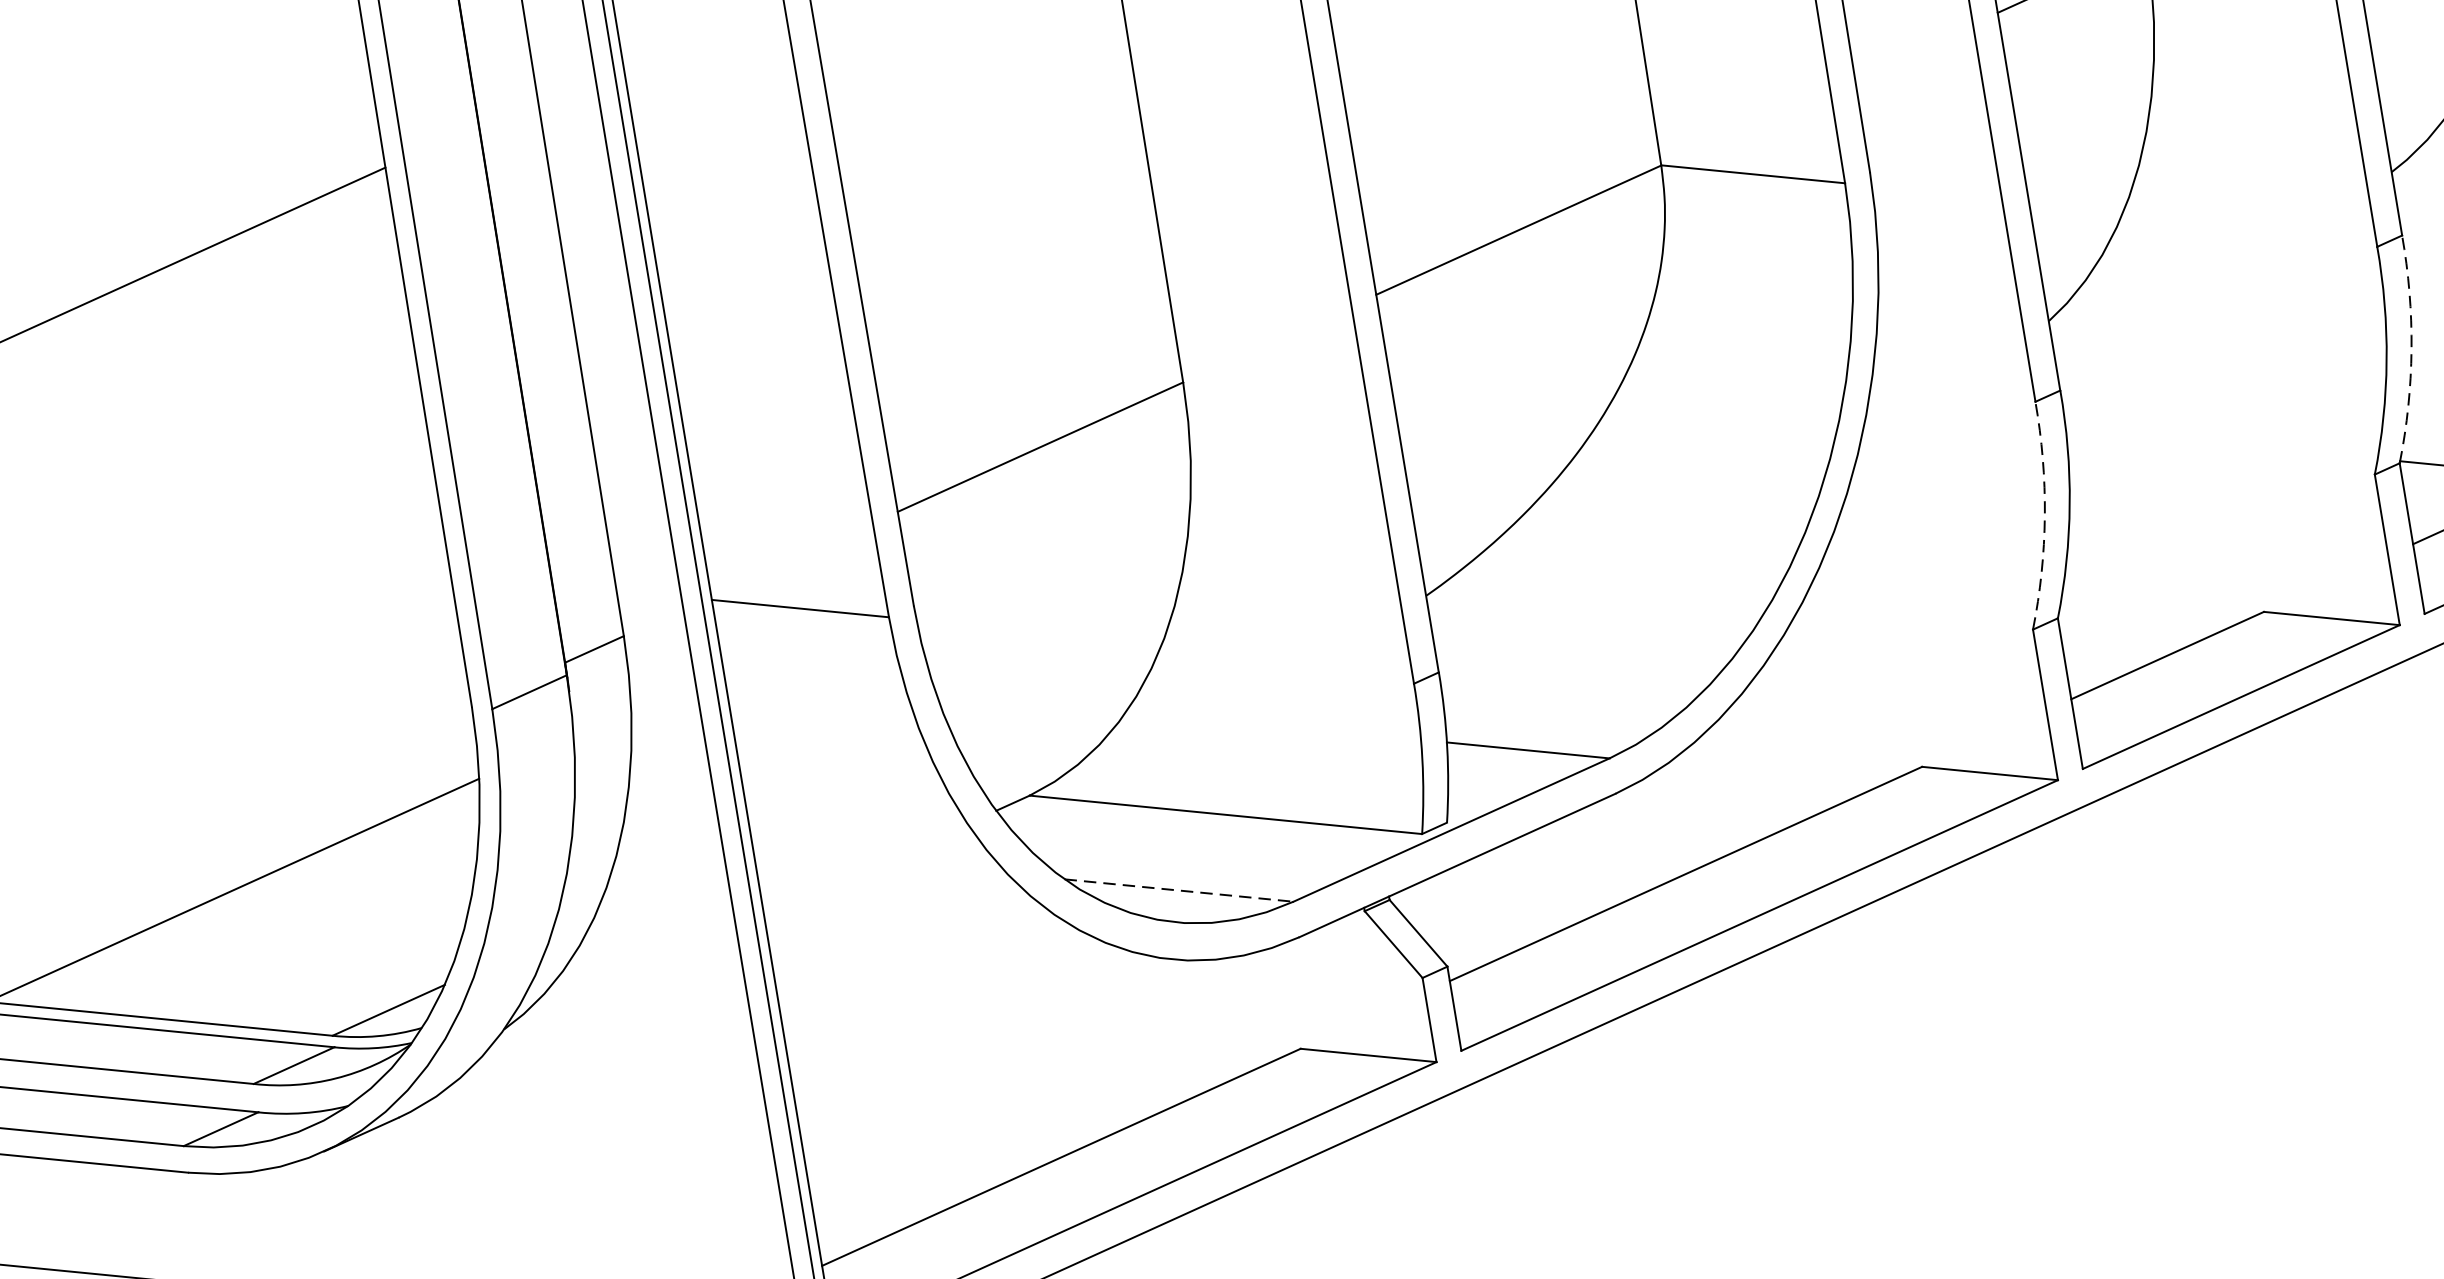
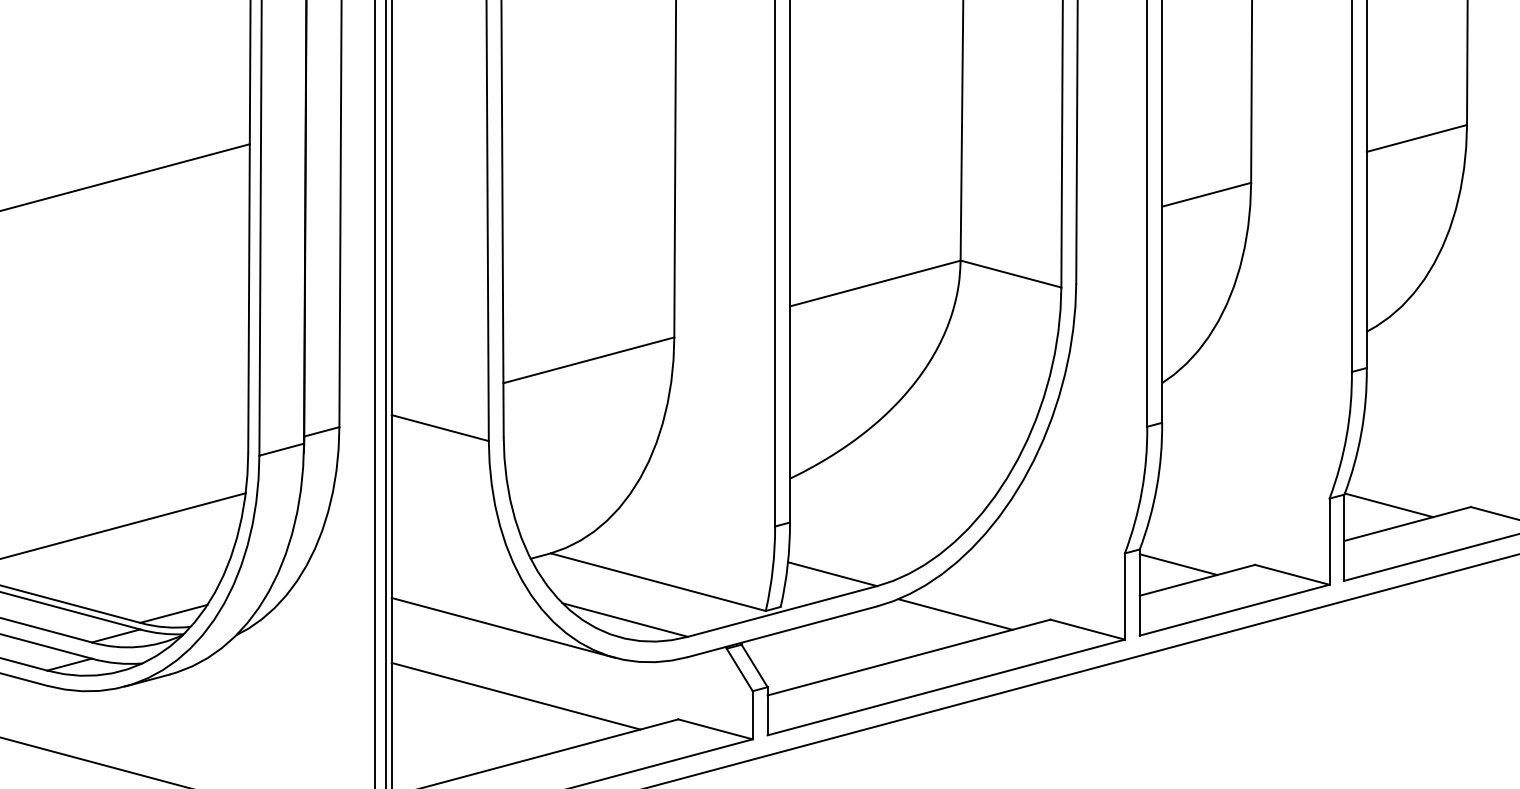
arc: (2411, 349) -> (1361, 432), dashed -> solid
arc: (2044, 516) -> (1141, 491), dashed -> solid
line: (2129, 633) -> (1178, 564), added
line: (1754, 785) -> (955, 614), added
line: (1179, 891) -> (625, 620), dashed -> solid
line: (968, 938) -> (503, 627), added
line: (1009, 1054) -> (515, 695), added

